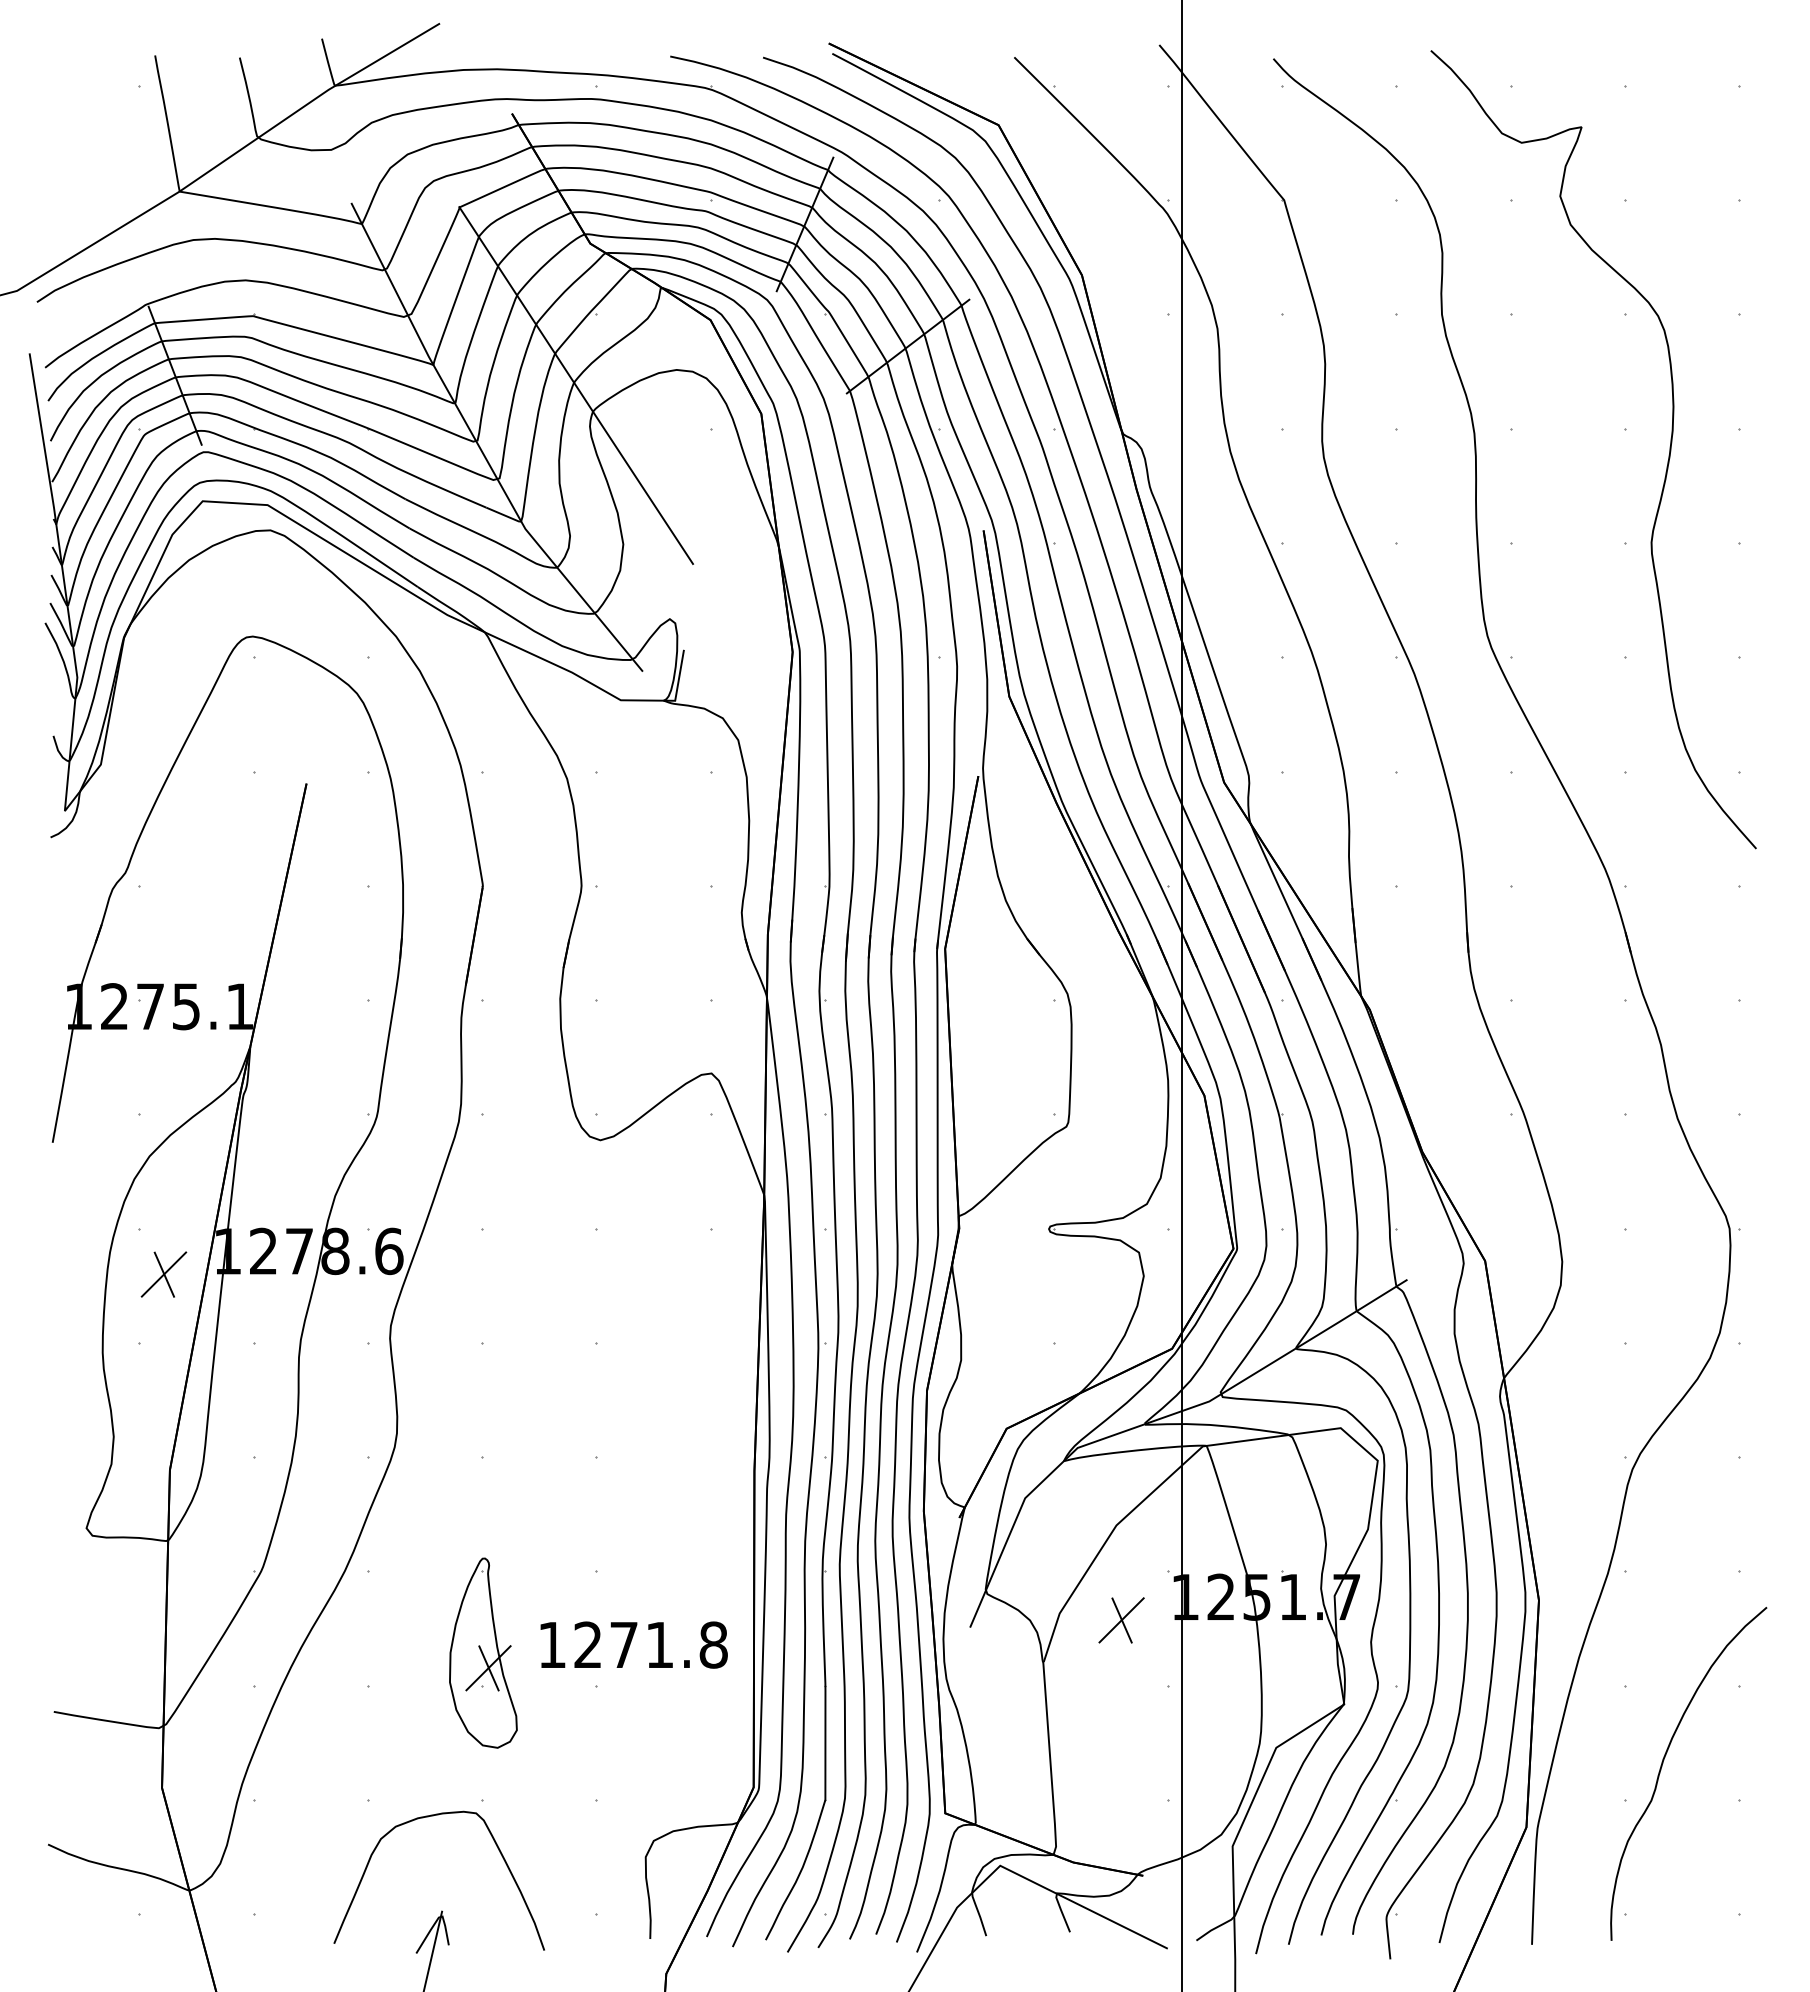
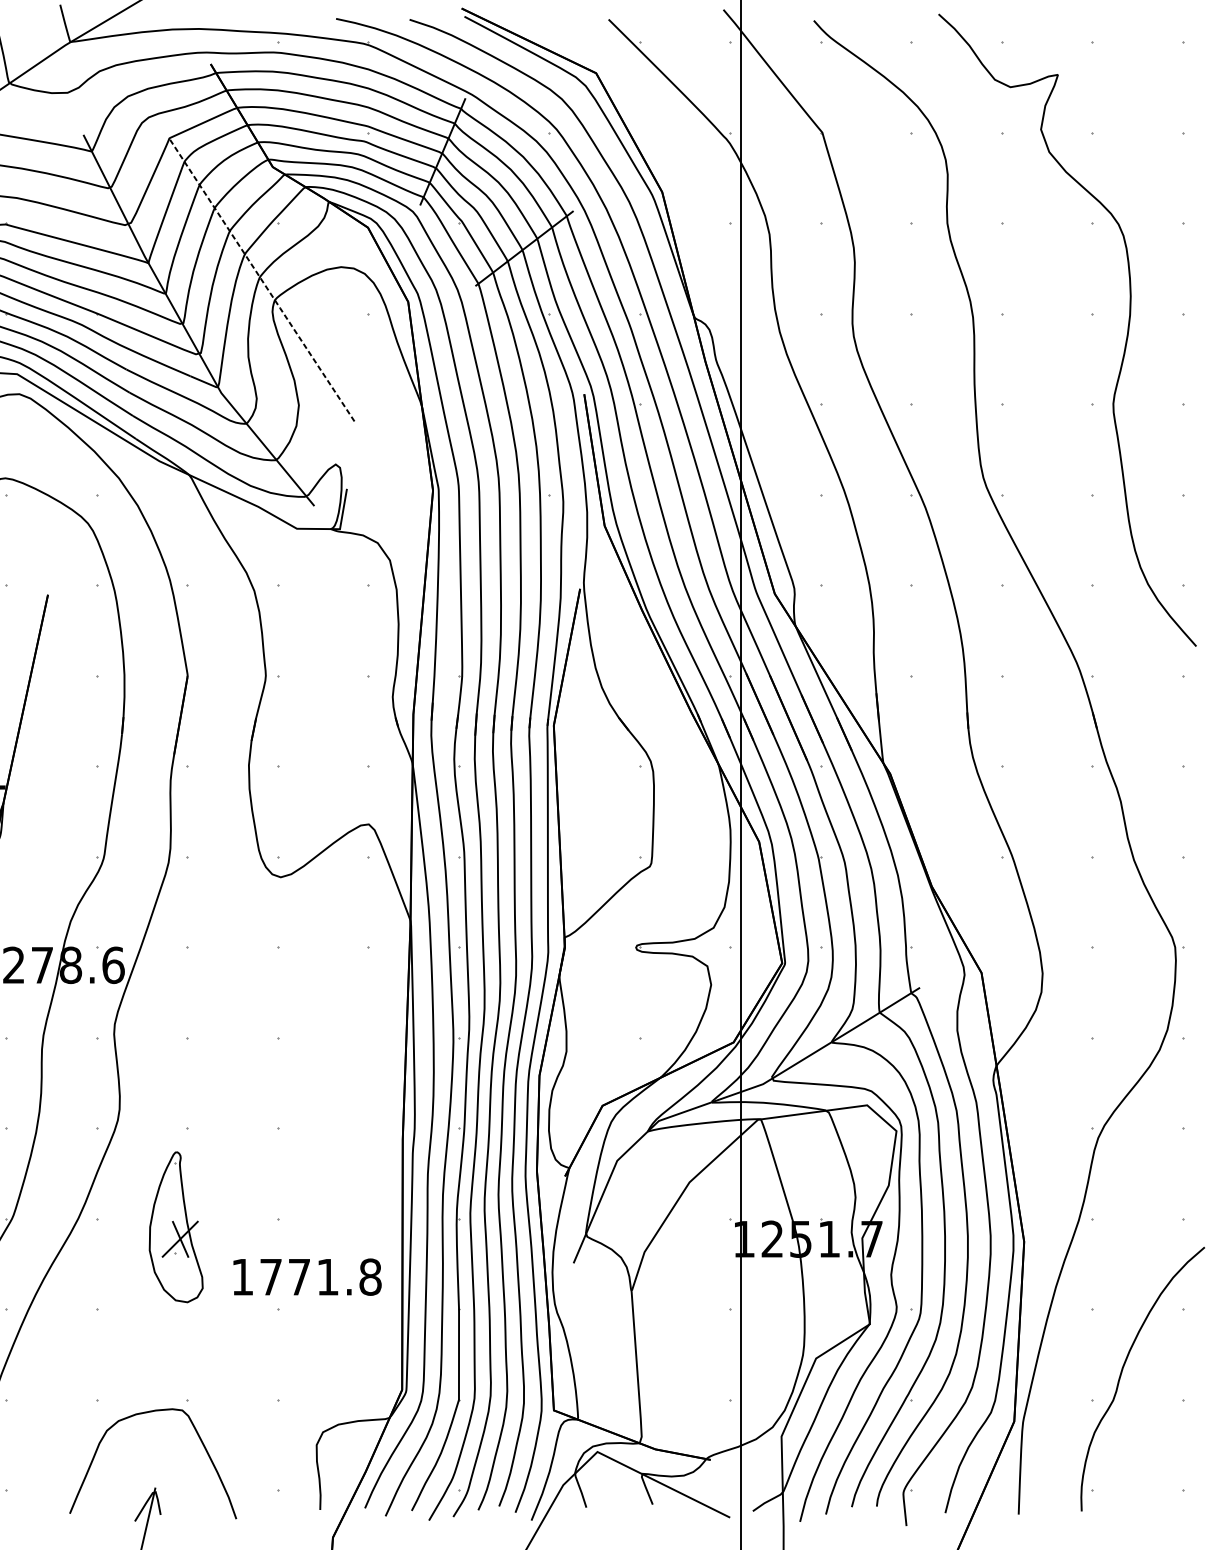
line: (576, 385) -> (261, 279), solid -> dashed
part: (1121, 1620) -> (693, 1257), removed
text: (587, 1644) -> (270, 1276), 1271.8 -> 1771.8
part: (483, 1652) -> (176, 1226), moved

